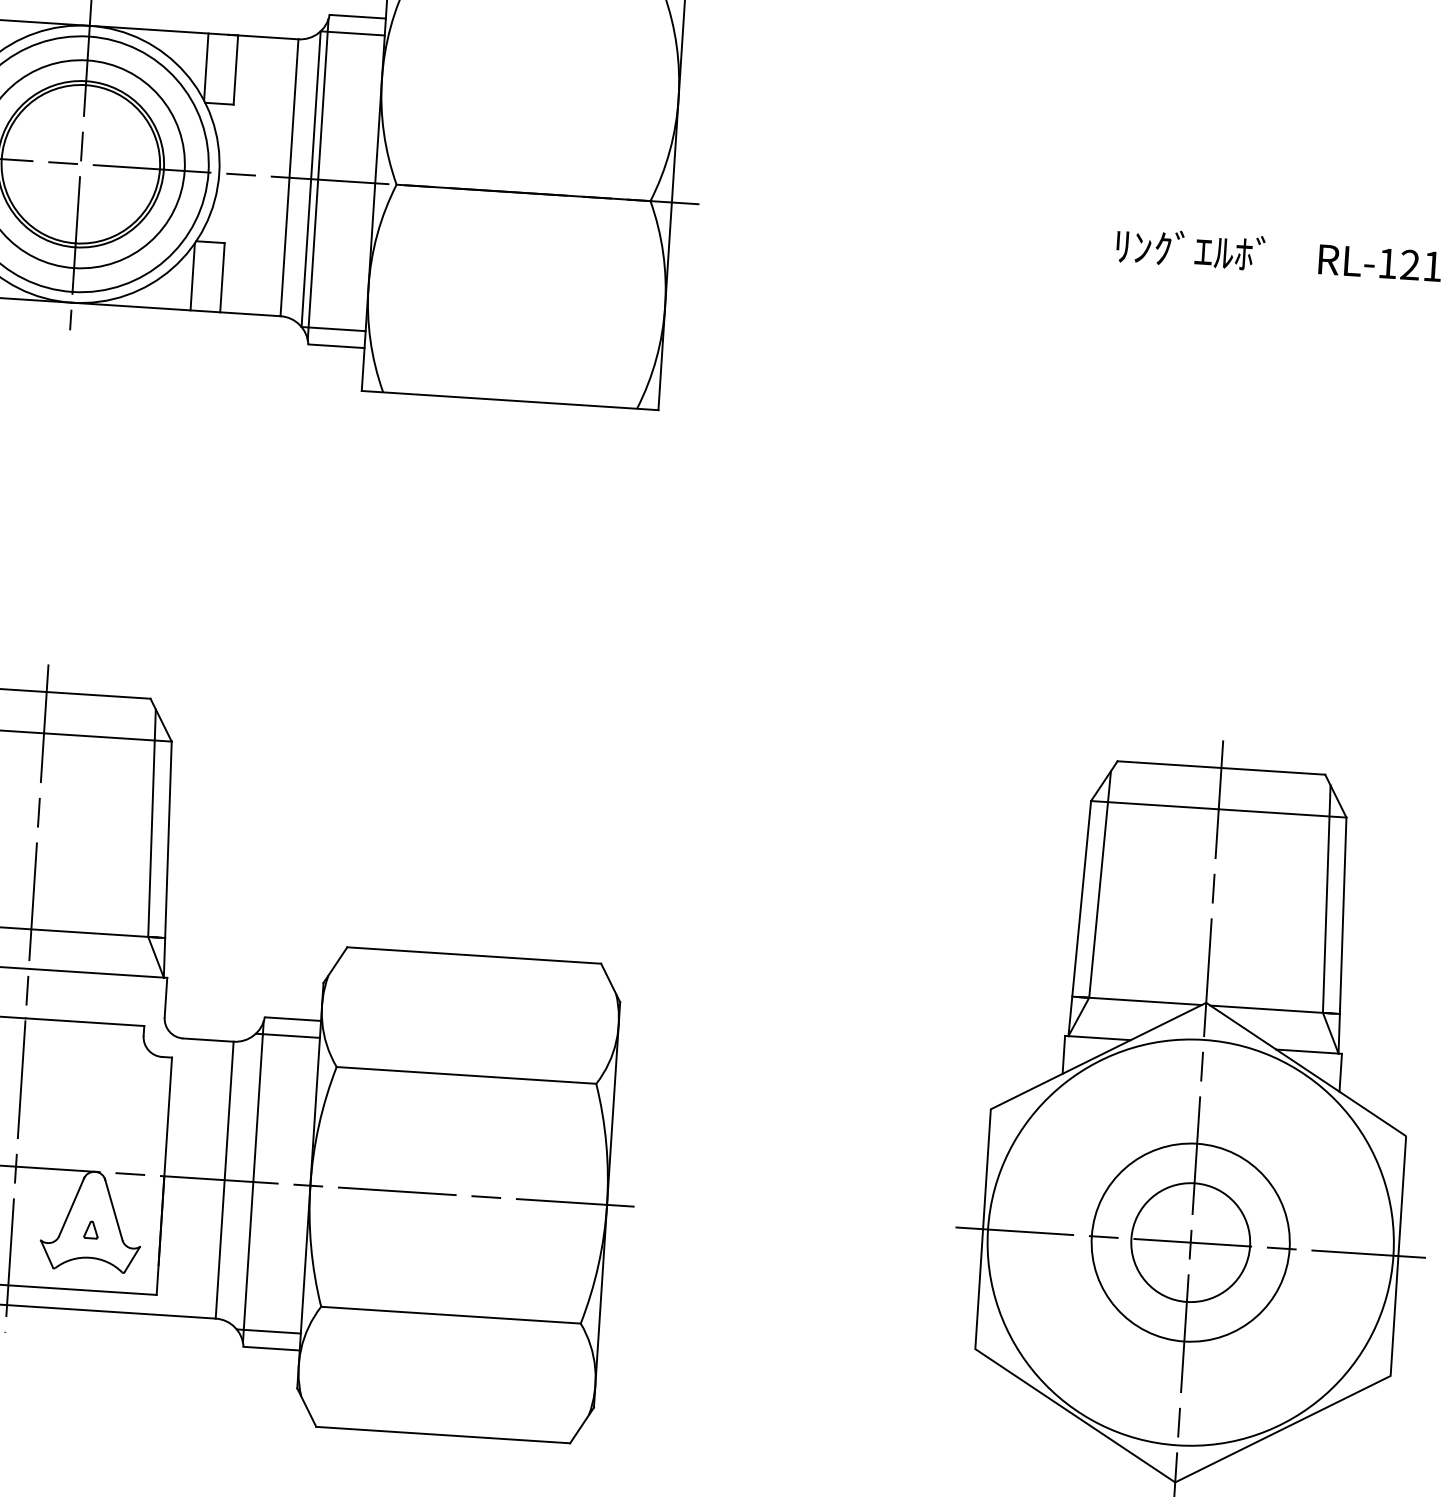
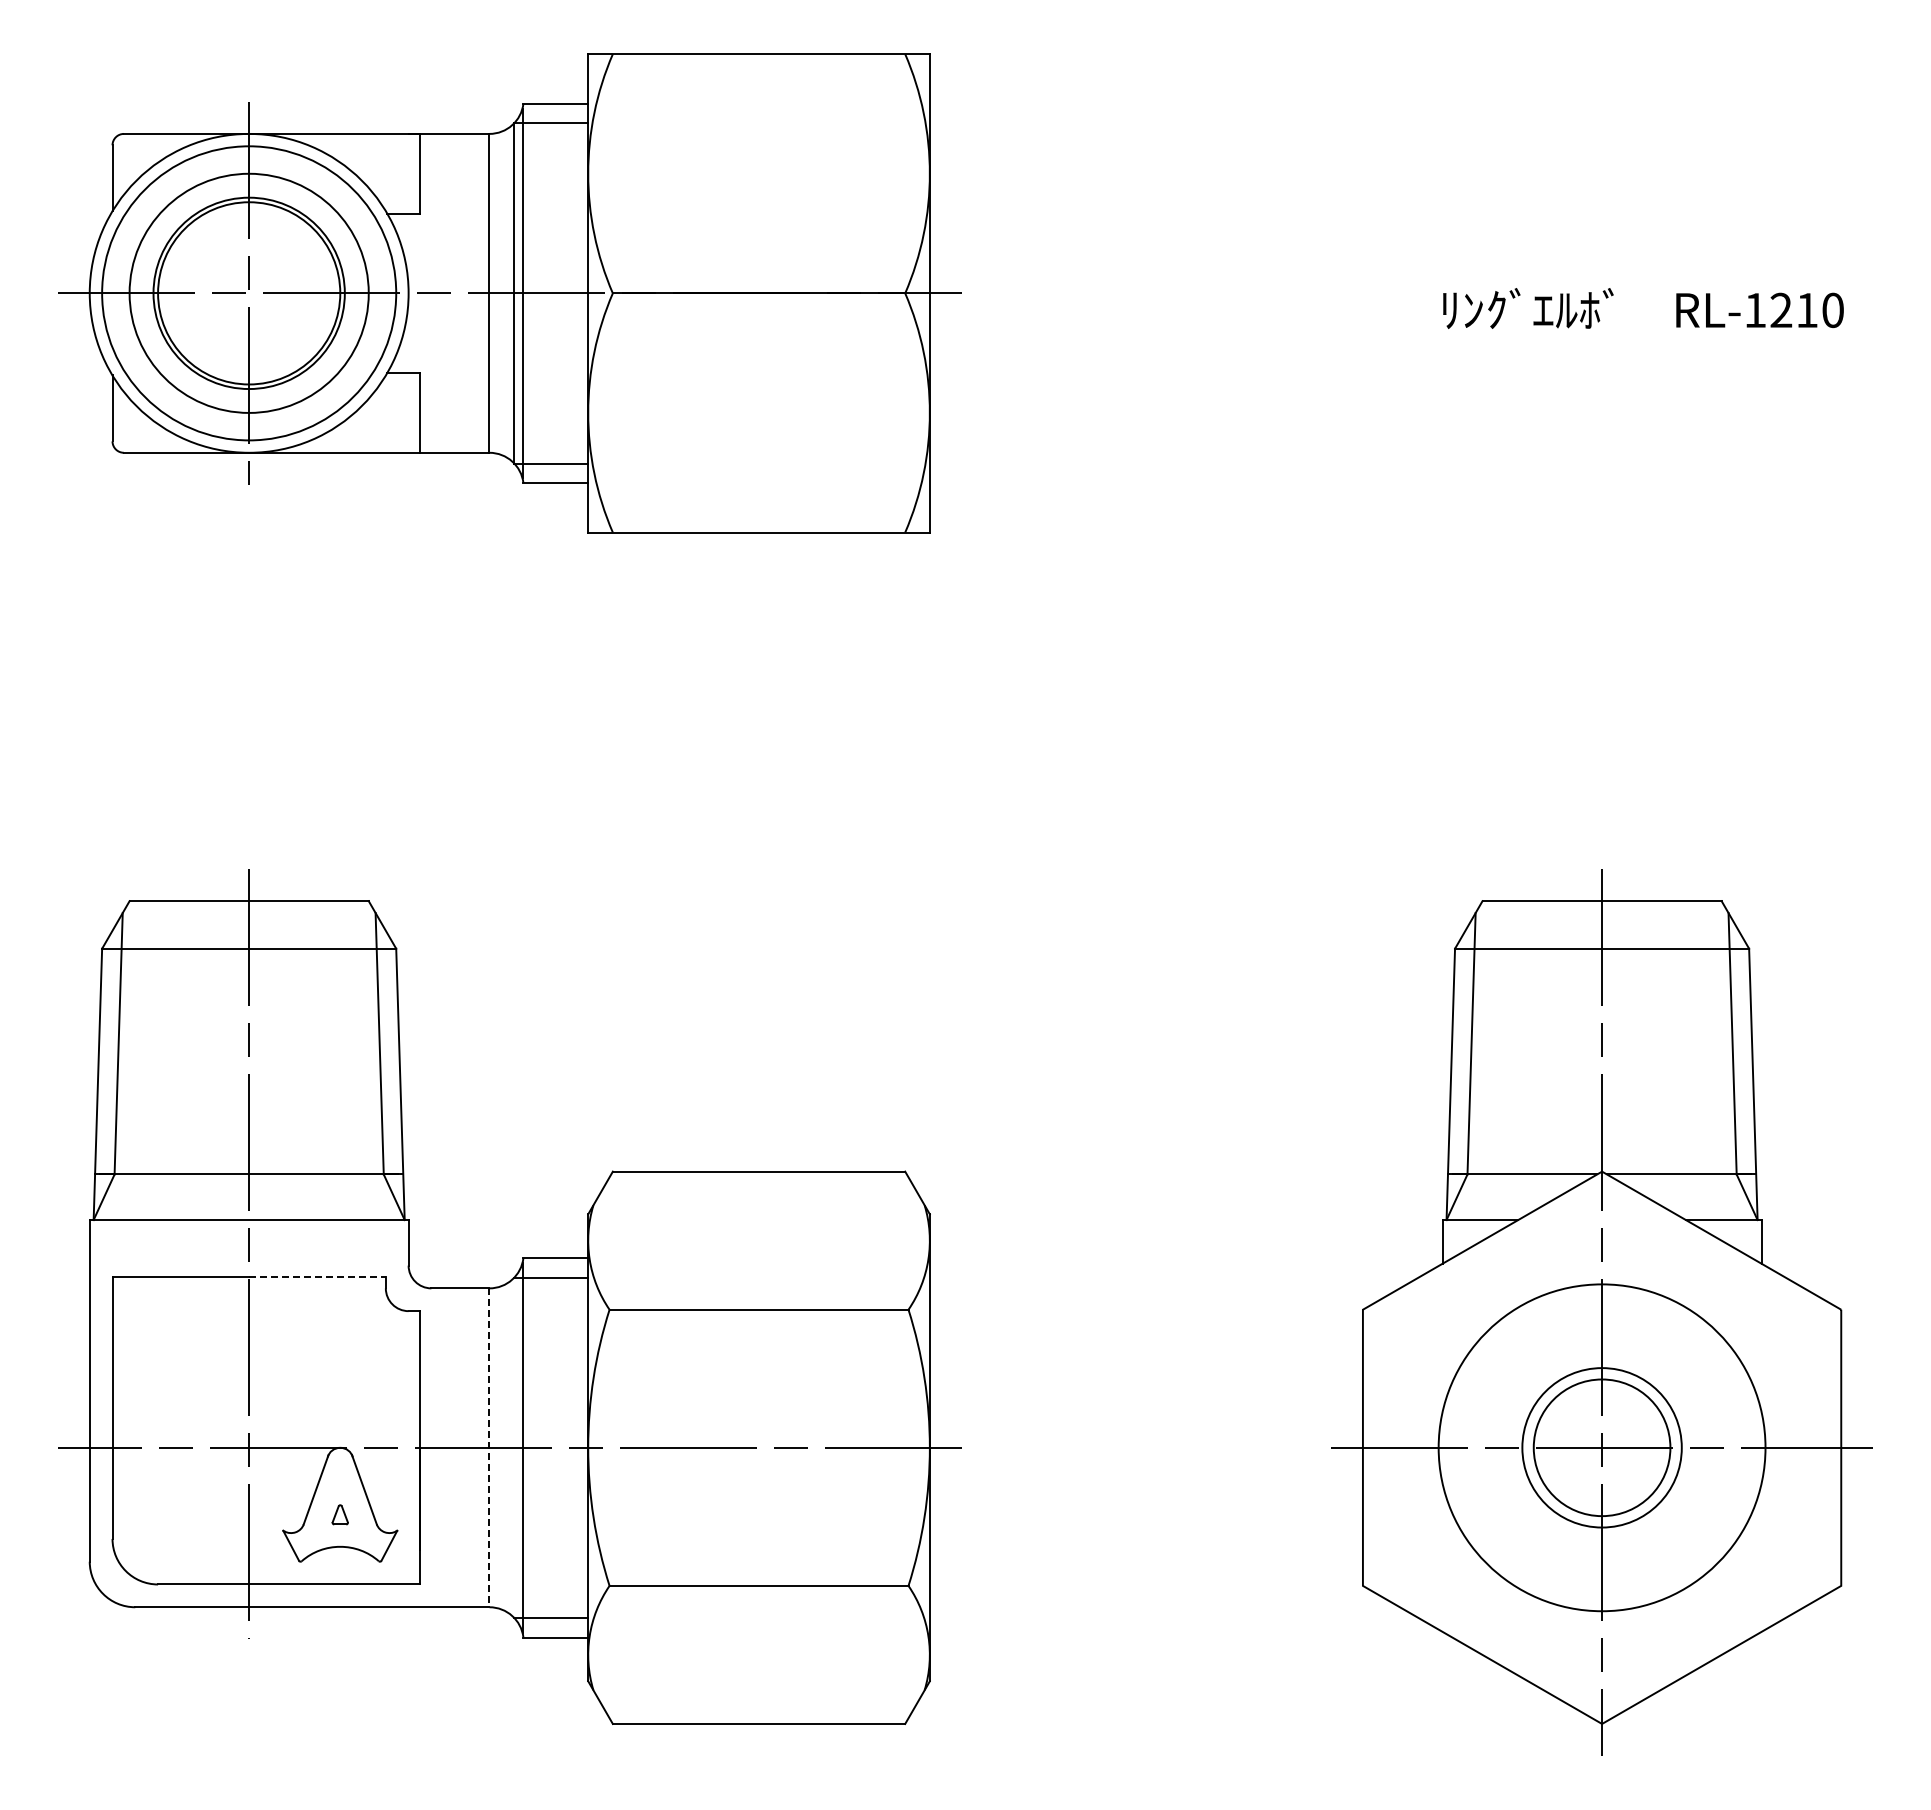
line: (206, 66) -> (385, 172), removed
line: (192, 276) -> (385, 413), removed
line: (85, 1021) -> (318, 1276), solid -> dashed
line: (224, 1180) -> (489, 1448), solid -> dashed
circle: (1190, 1242) -> (1601, 1447), size x0.7
circle: (1190, 1242) -> (1601, 1447), size x0.7

